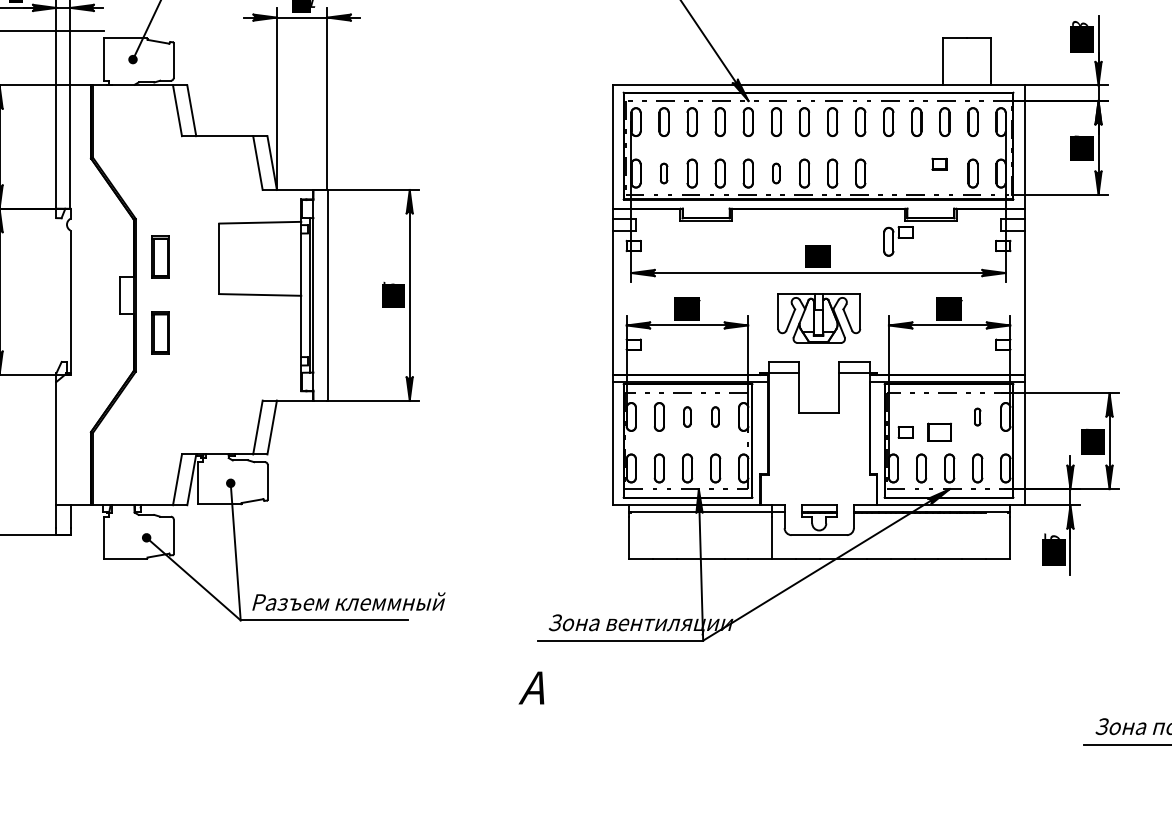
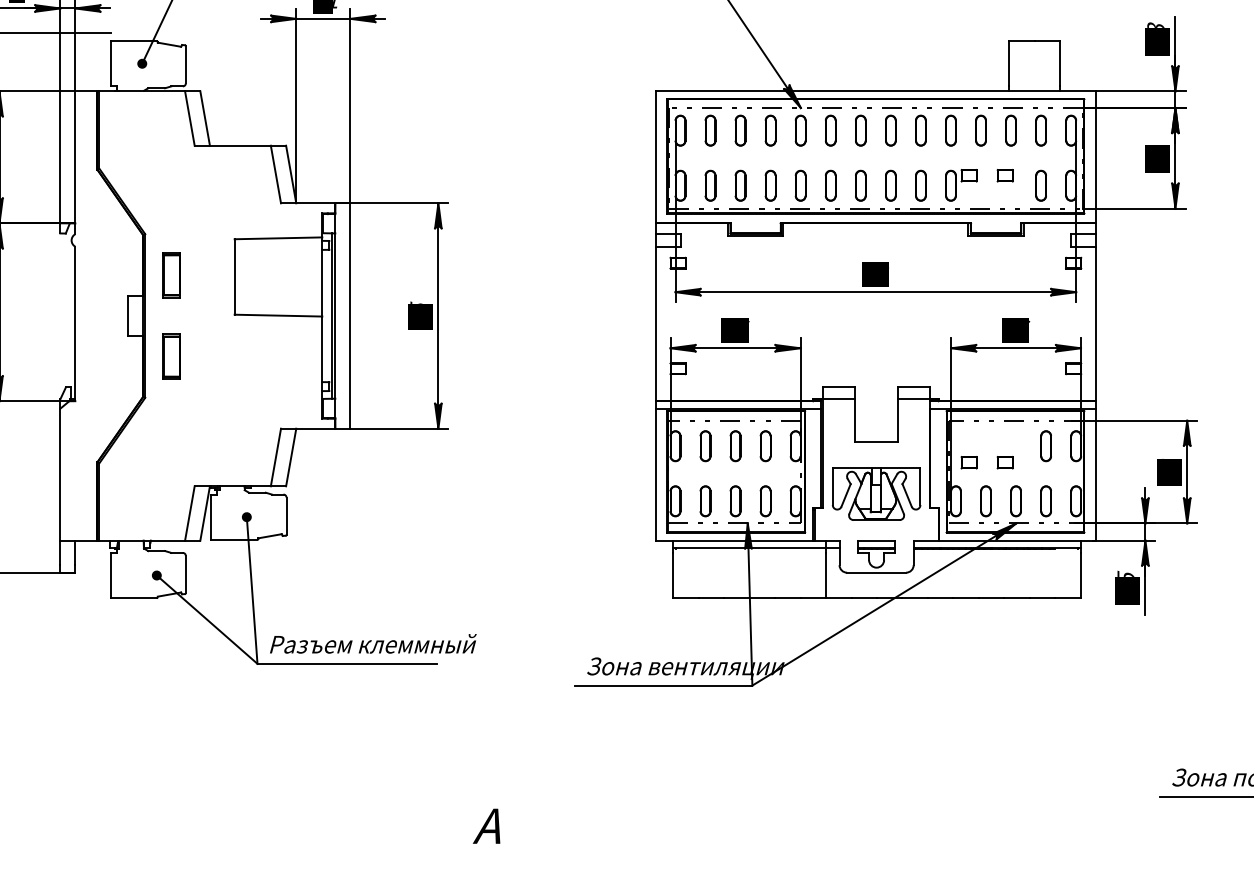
part: (664, 173) -> (710, 185), size x1.43
part: (776, 173) -> (830, 185), size x1.43
part: (898, 241) -> (961, 185), moved
part: (819, 318) -> (876, 493), moved
part: (687, 417) -> (735, 446), size x1.43
part: (715, 417) -> (765, 446), size x1.43
part: (977, 417) -> (1045, 446), size x1.67
part: (938, 432) -> (1004, 462), size x0.62
text: (531, 687) -> (486, 825), moved

